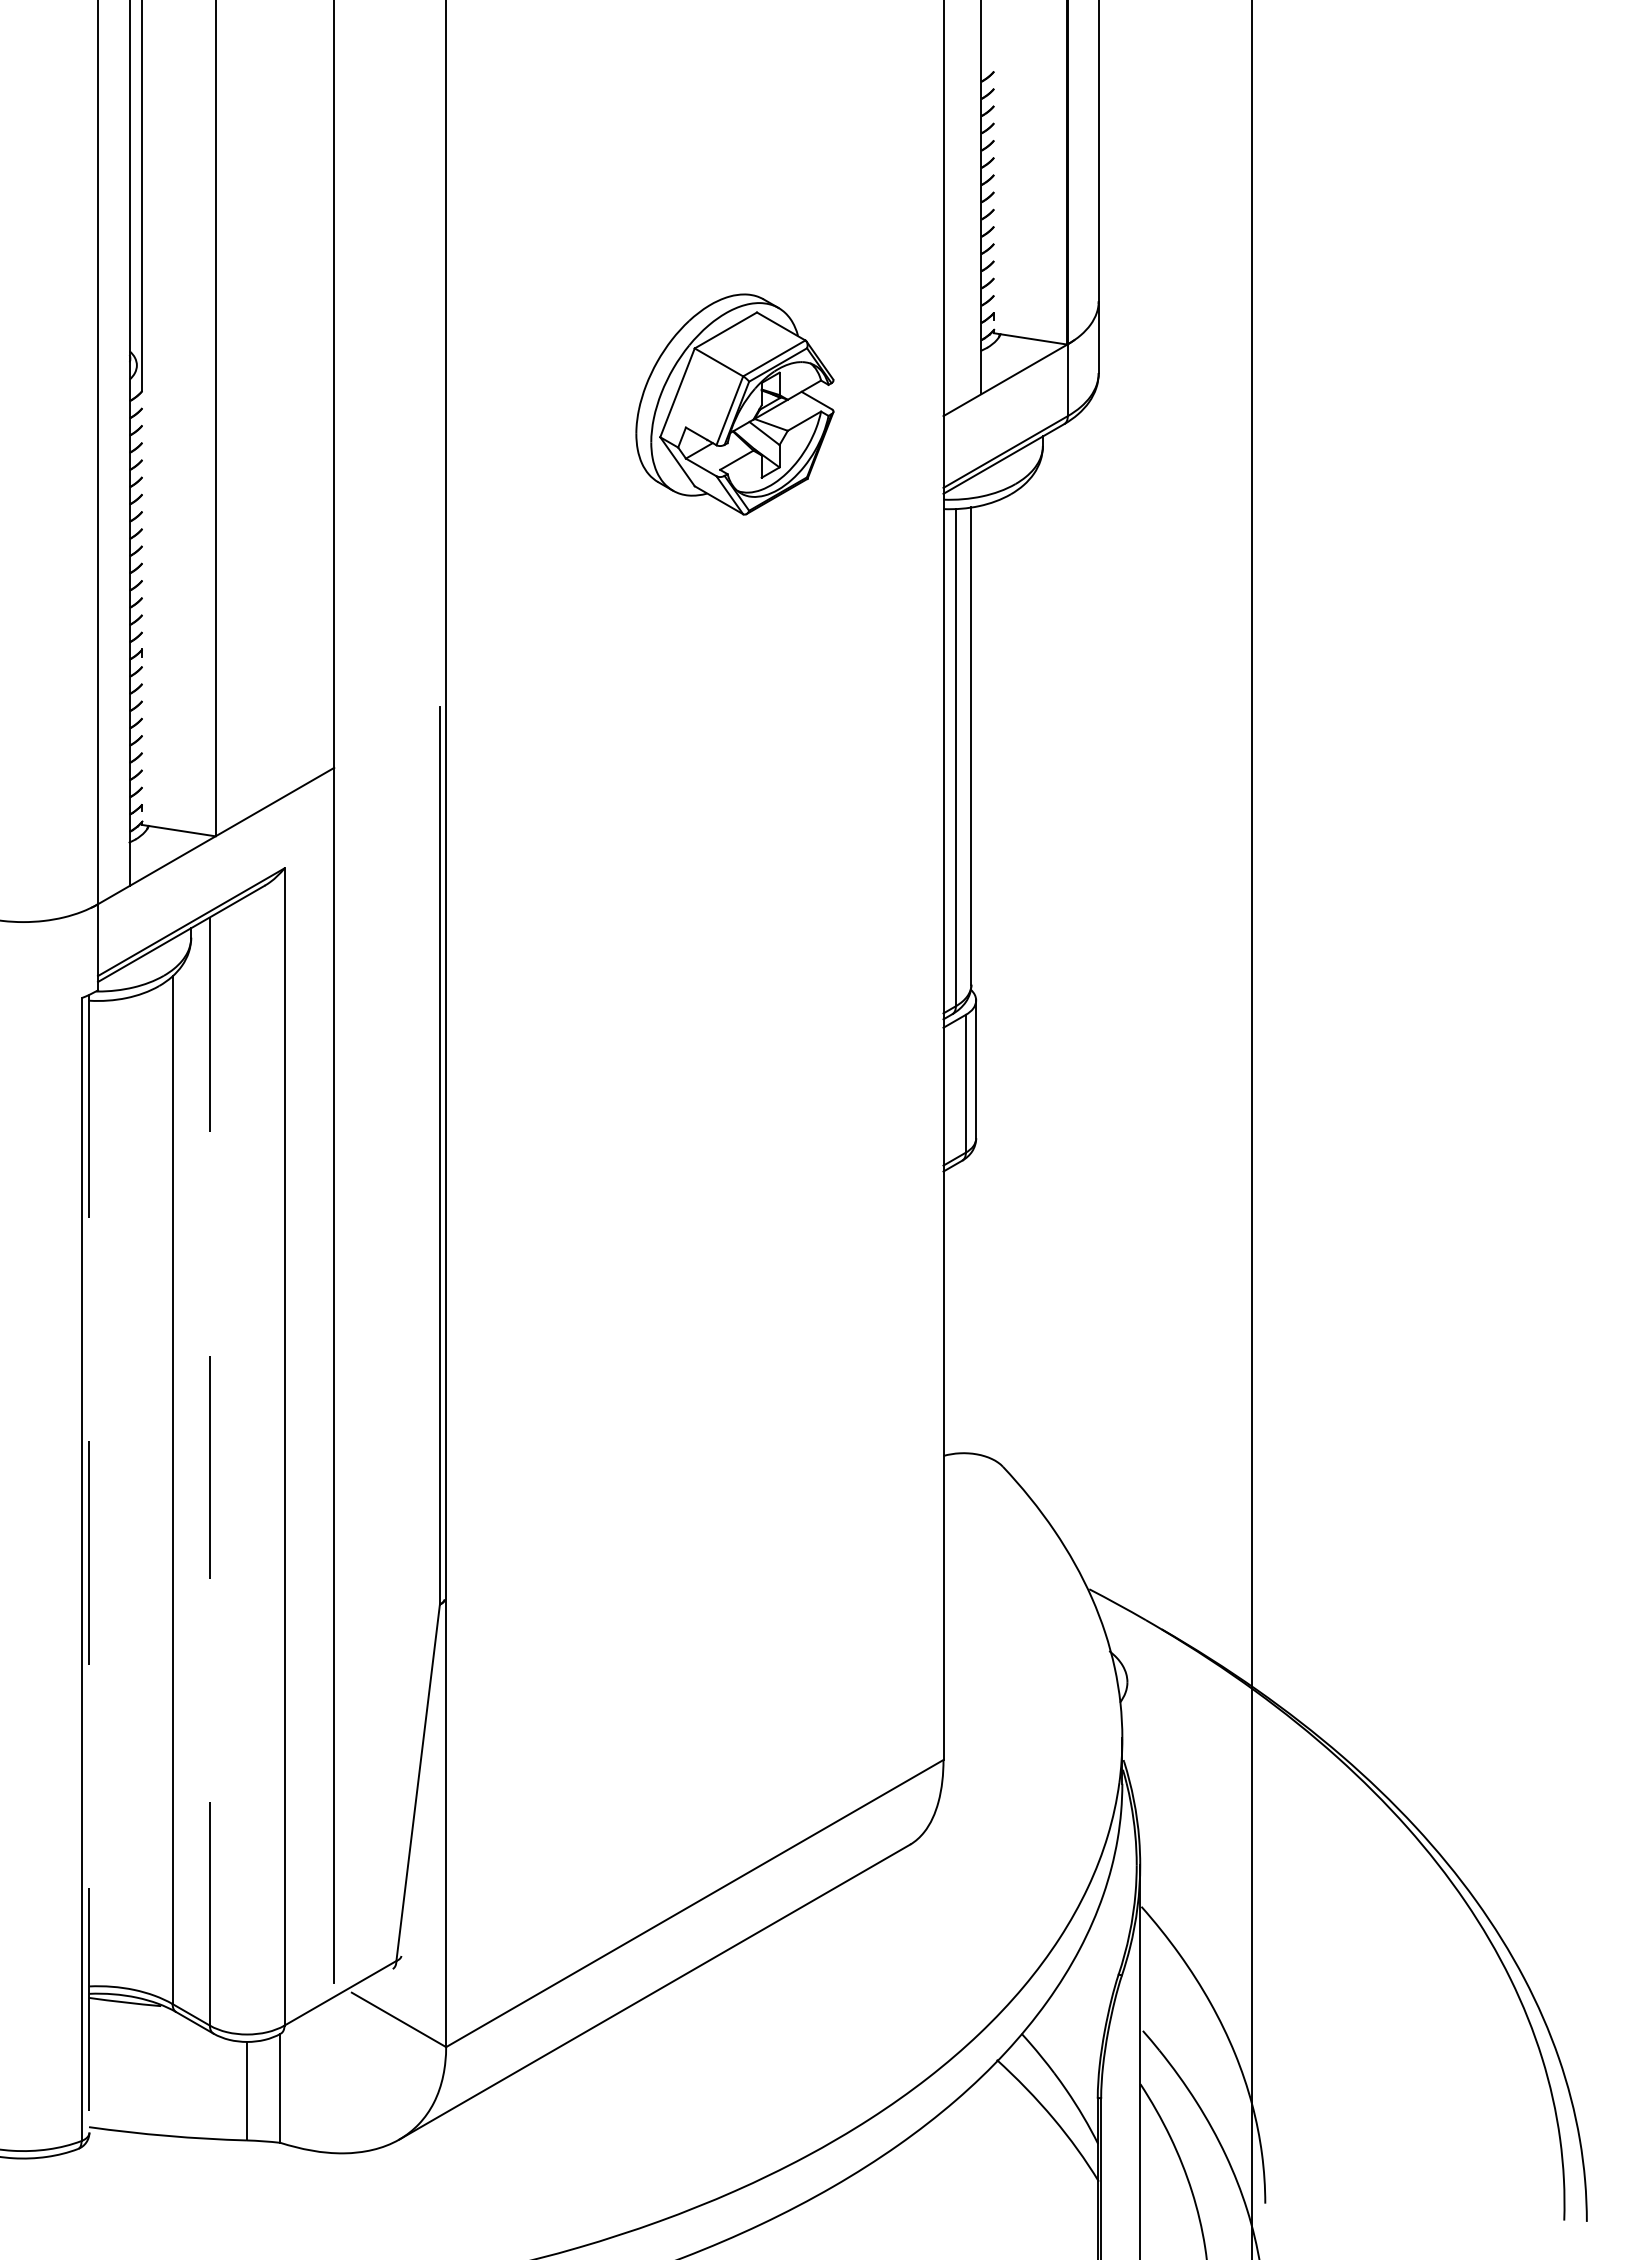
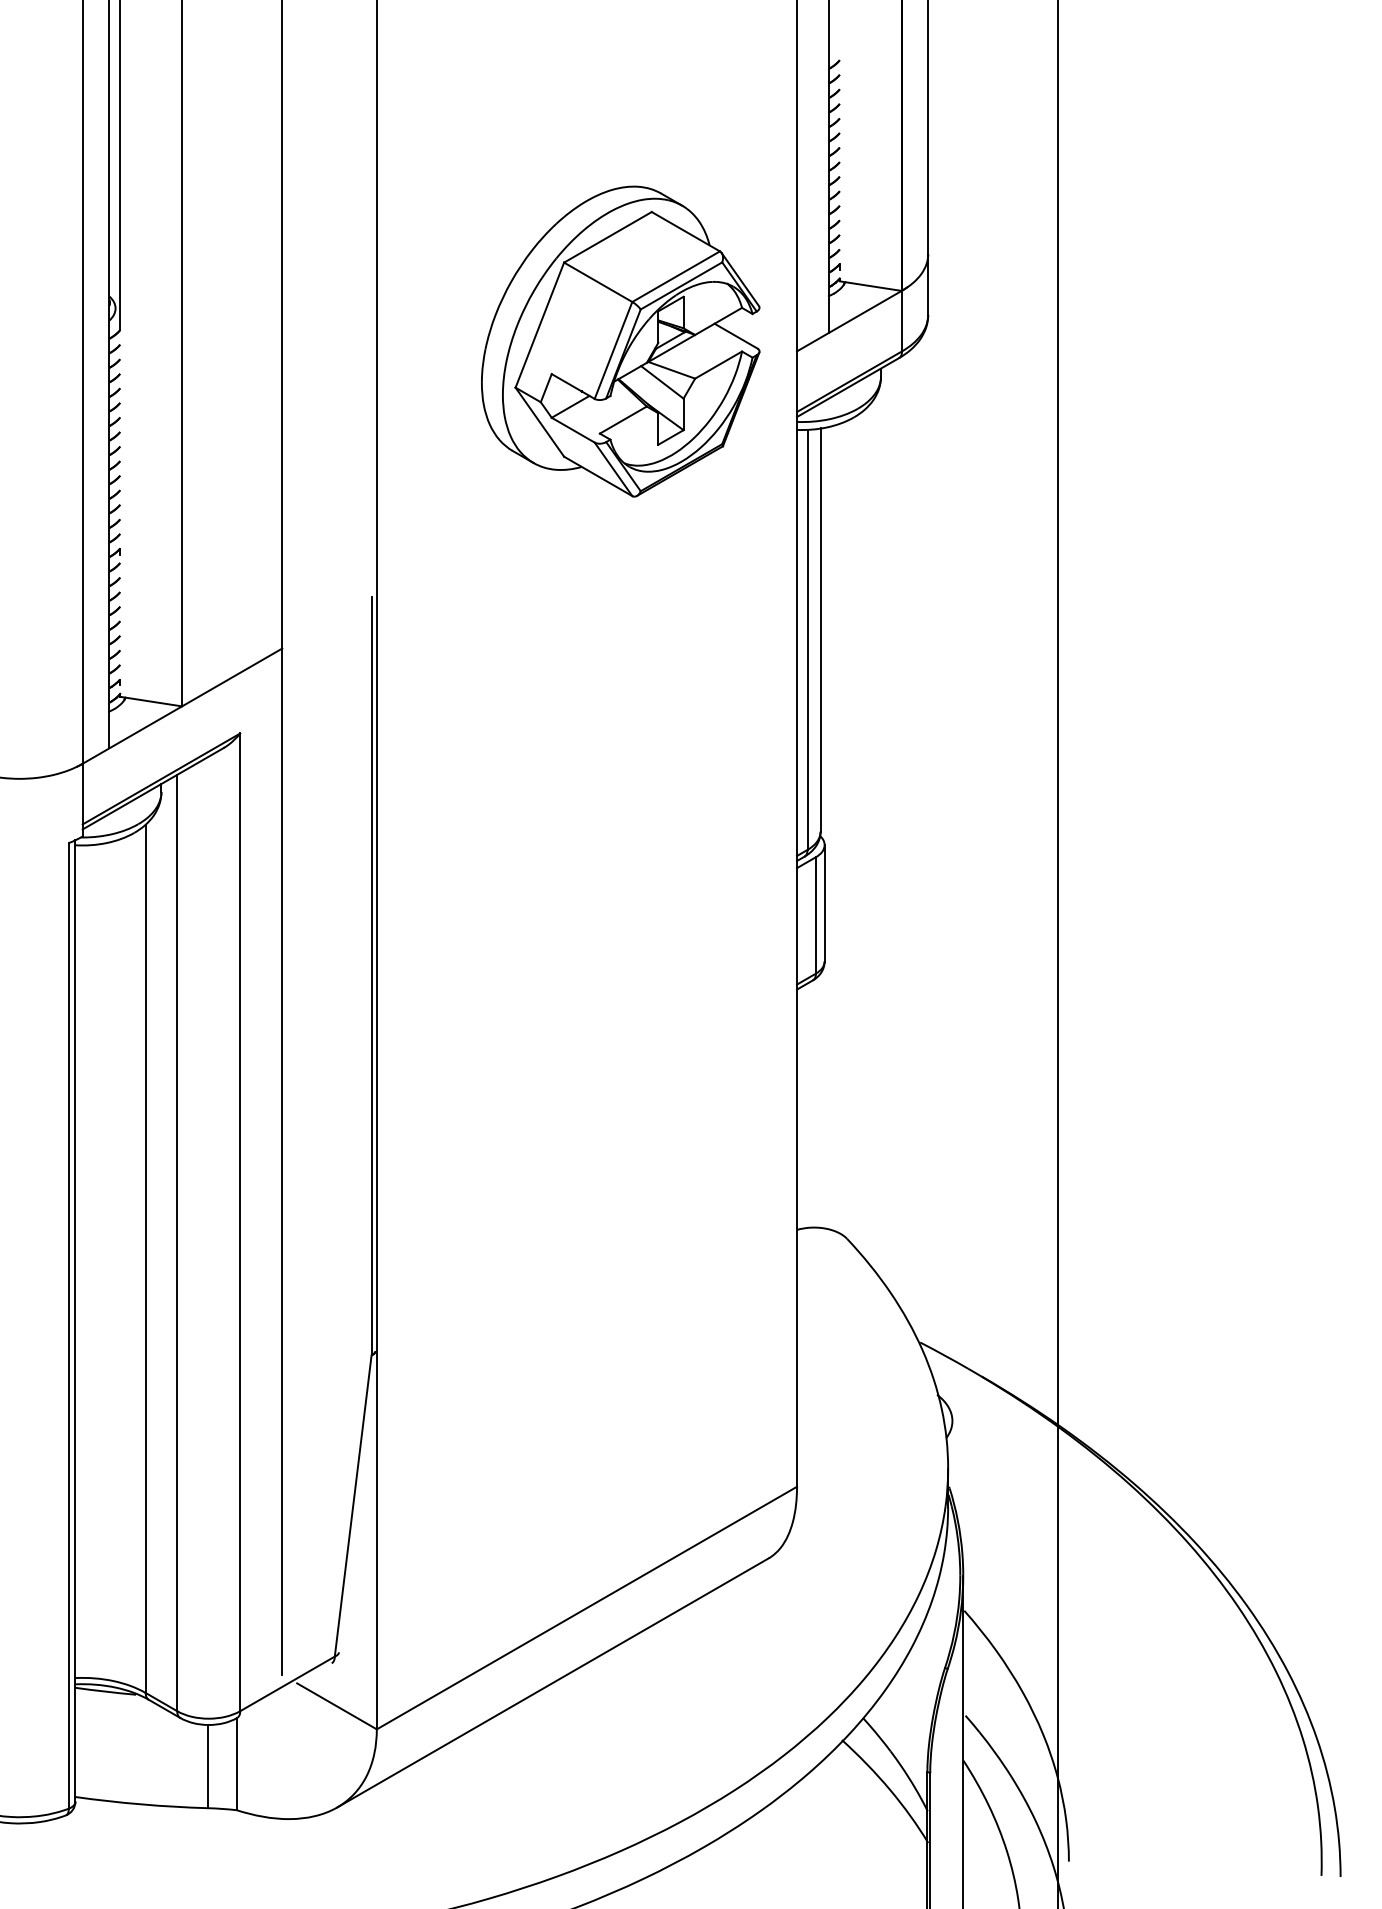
part: (734, 404) -> (620, 341), size x1.67
line: (210, 1470) -> (177, 1242), dashed -> solid
line: (89, 1563) -> (75, 1320), dashed -> solid

